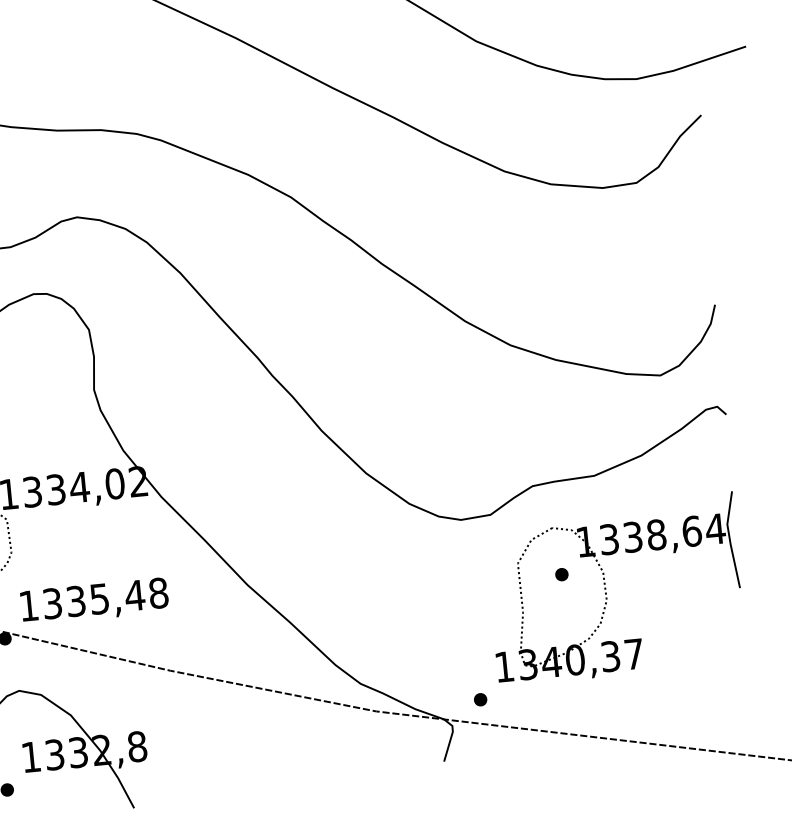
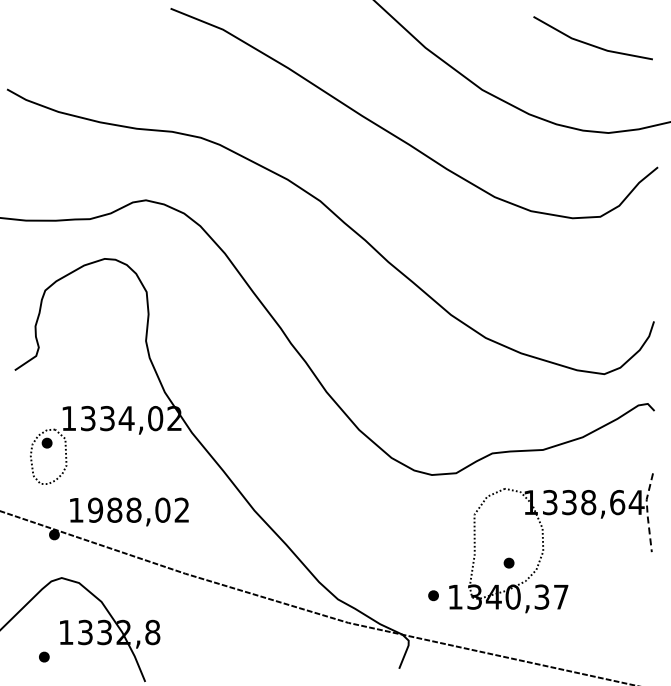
line: (729, 540) -> (647, 512), solid -> dashed
part: (561, 573) -> (508, 562), moved
text: (105, 597) -> (138, 509), 1335,48 -> 1988,02
part: (480, 699) -> (433, 595), moved

